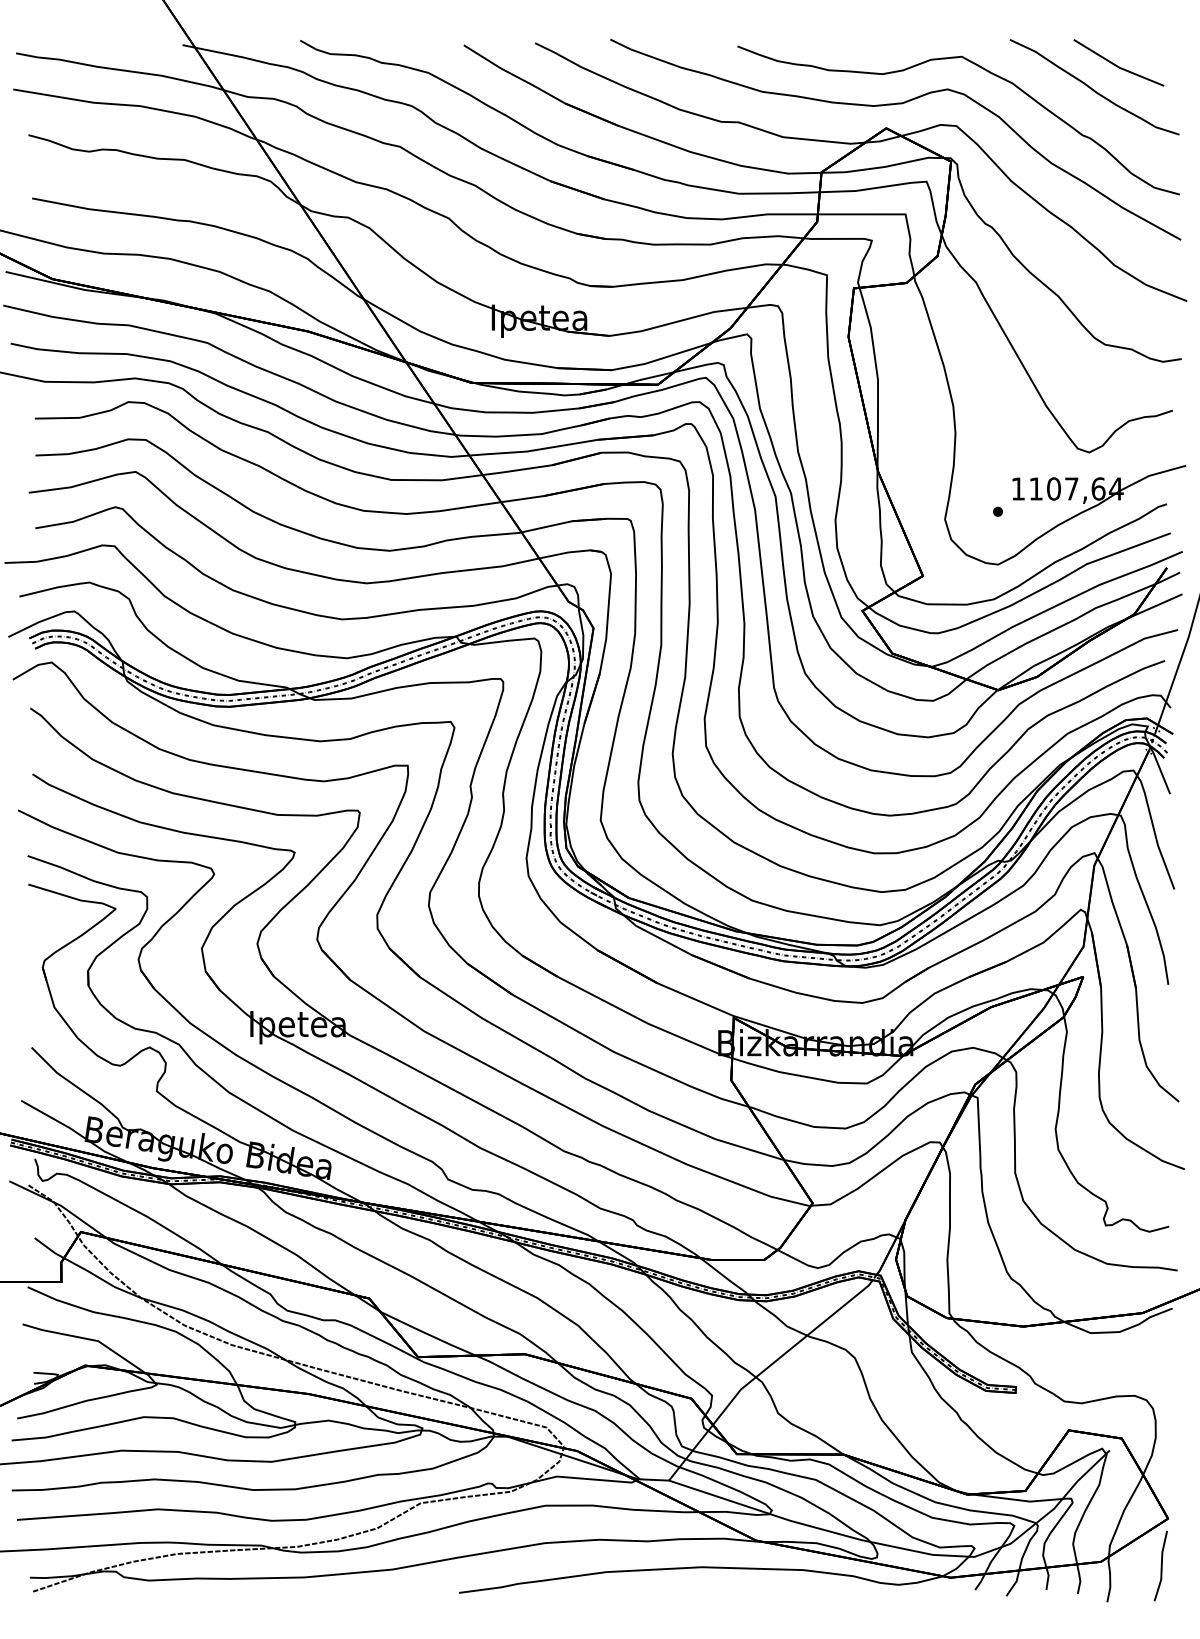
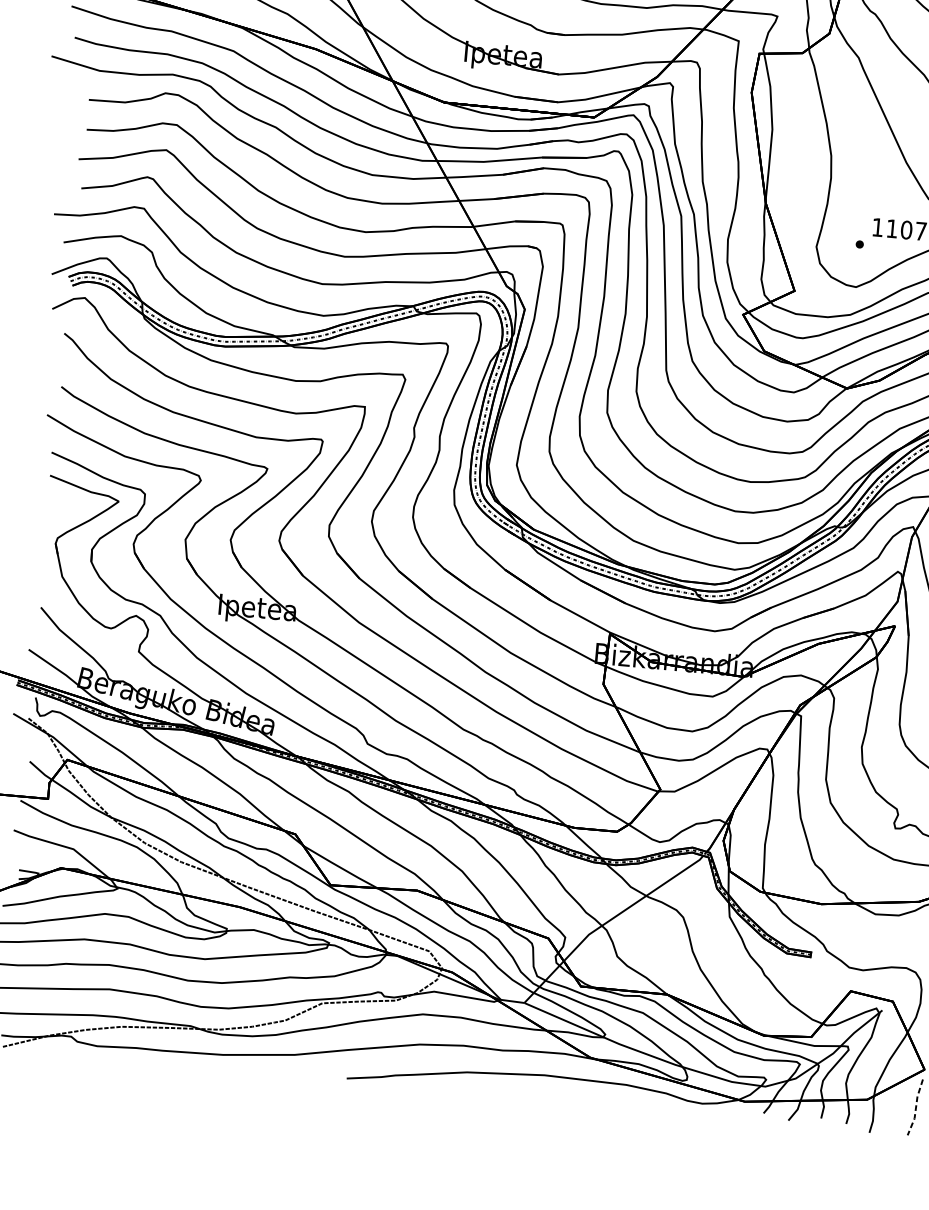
line: (1161, 1566) -> (915, 1107), solid -> dashed

